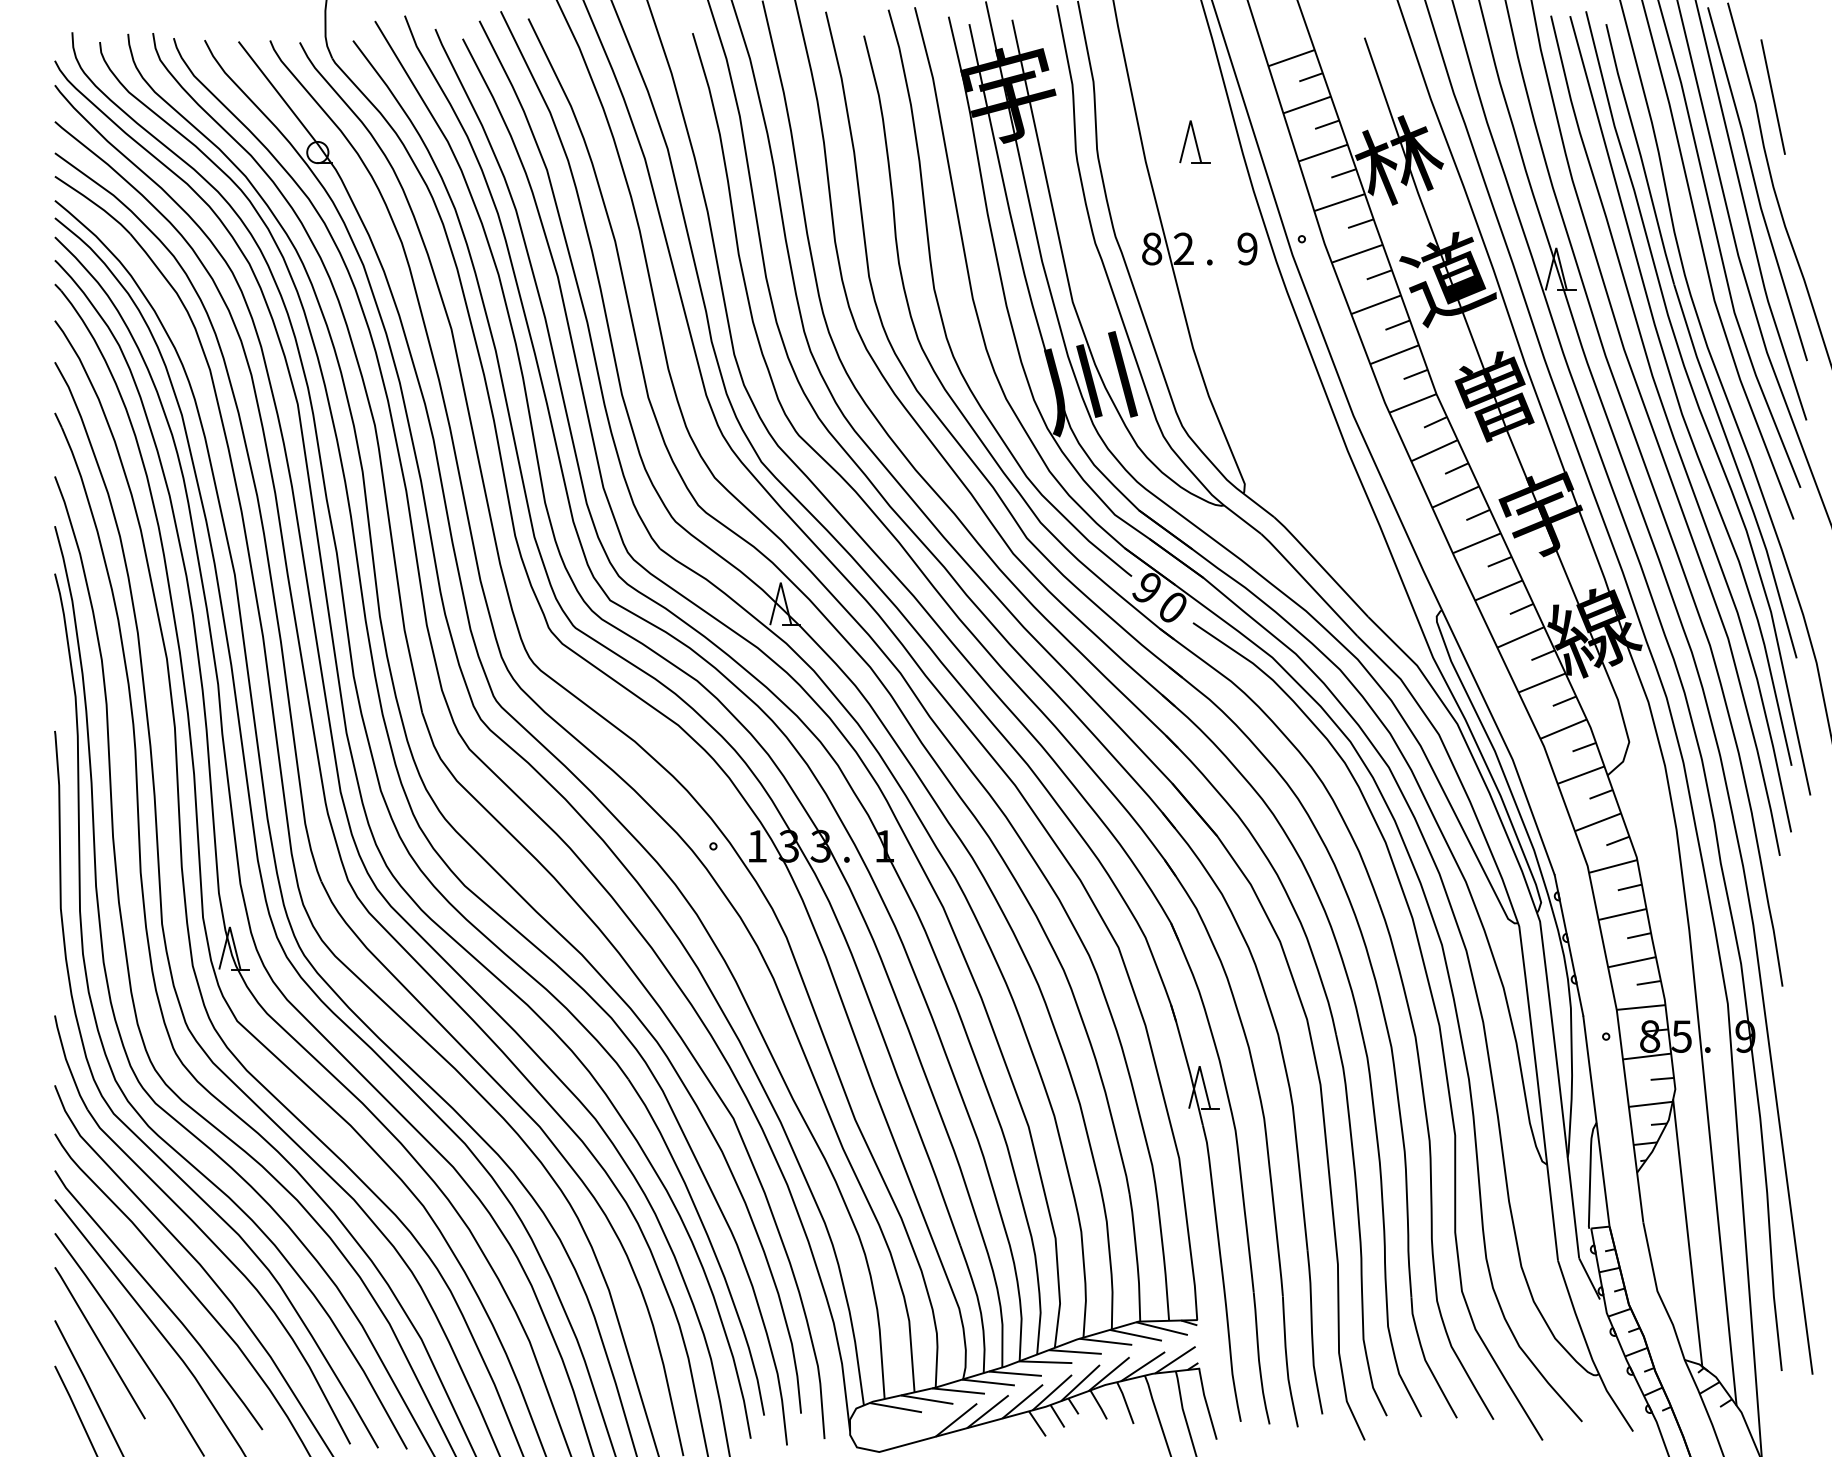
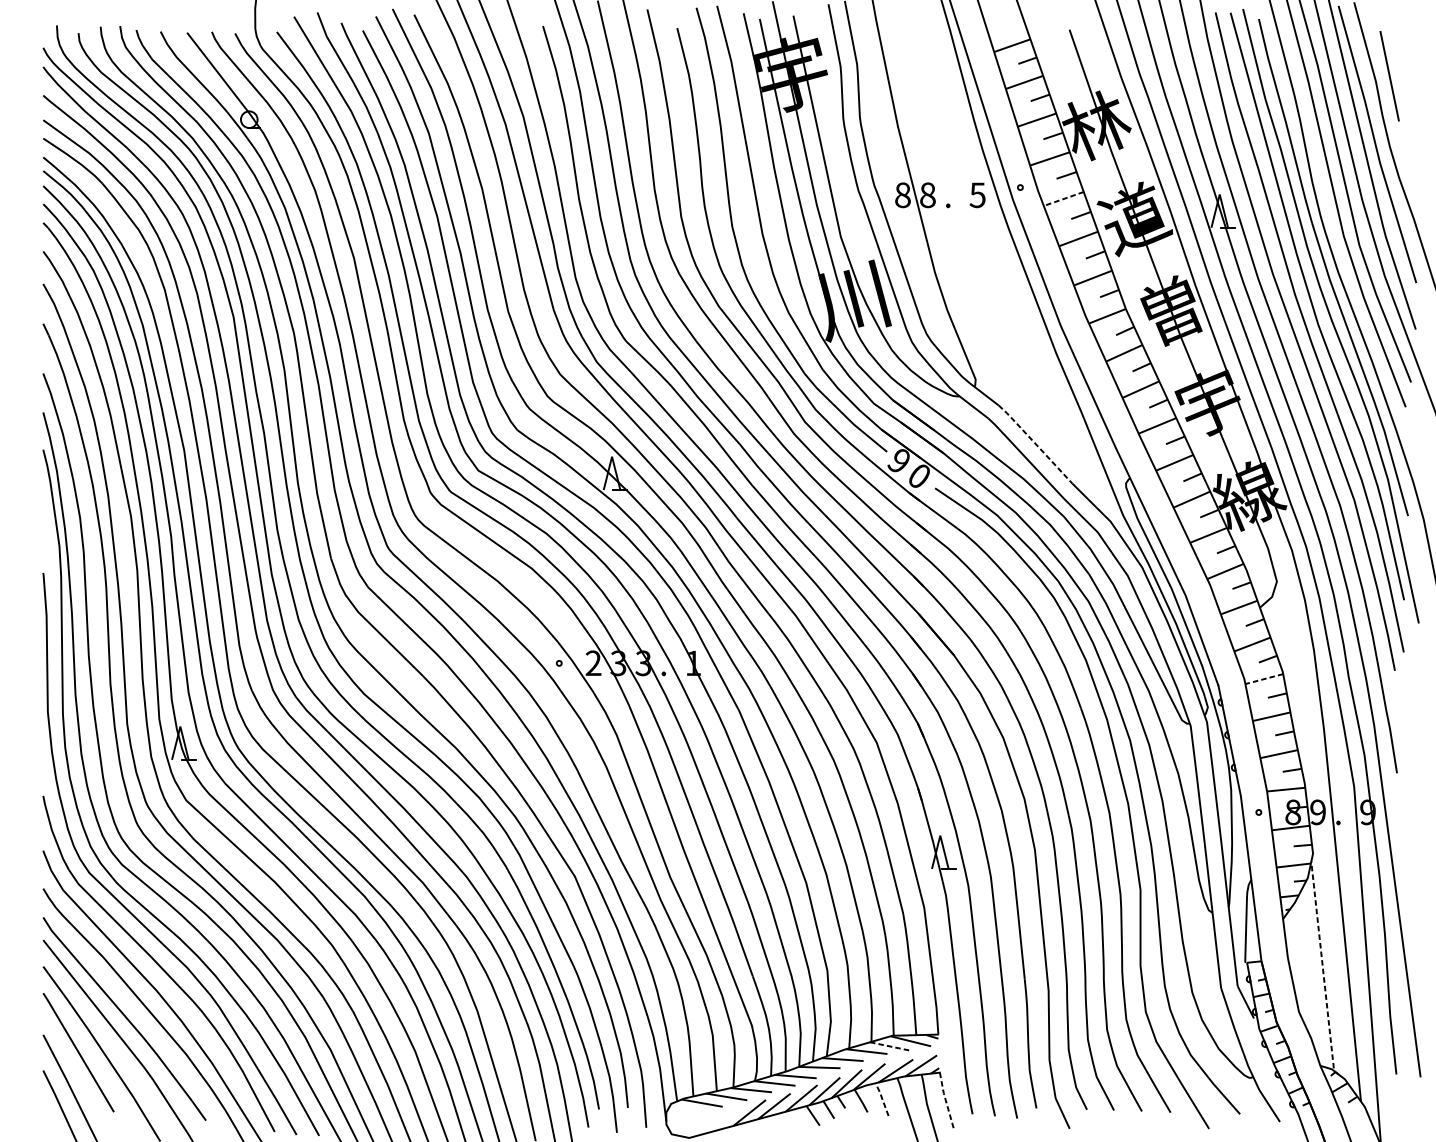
part: (1194, 141) -> (936, 111), removed
text: (1183, 248) -> (927, 194), 2 -> 8
text: (1247, 248) -> (977, 194), 9 -> 5
line: (1356, 253) -> (1063, 198), solid -> dashed
line: (1320, 565) -> (1034, 443), solid -> dashed
text: (757, 845) -> (593, 662), 1 -> 2
line: (1613, 866) -> (1264, 679), solid -> dashed
text: (1681, 1036) -> (1317, 812), 5 -> 9
line: (1688, 1237) -> (1323, 969), solid -> dashed
line: (1135, 1335) -> (890, 1046), solid -> dashed
line: (1125, 1401) -> (882, 1098), solid -> dashed
line: (1206, 1404) -> (945, 1100), solid -> dashed

